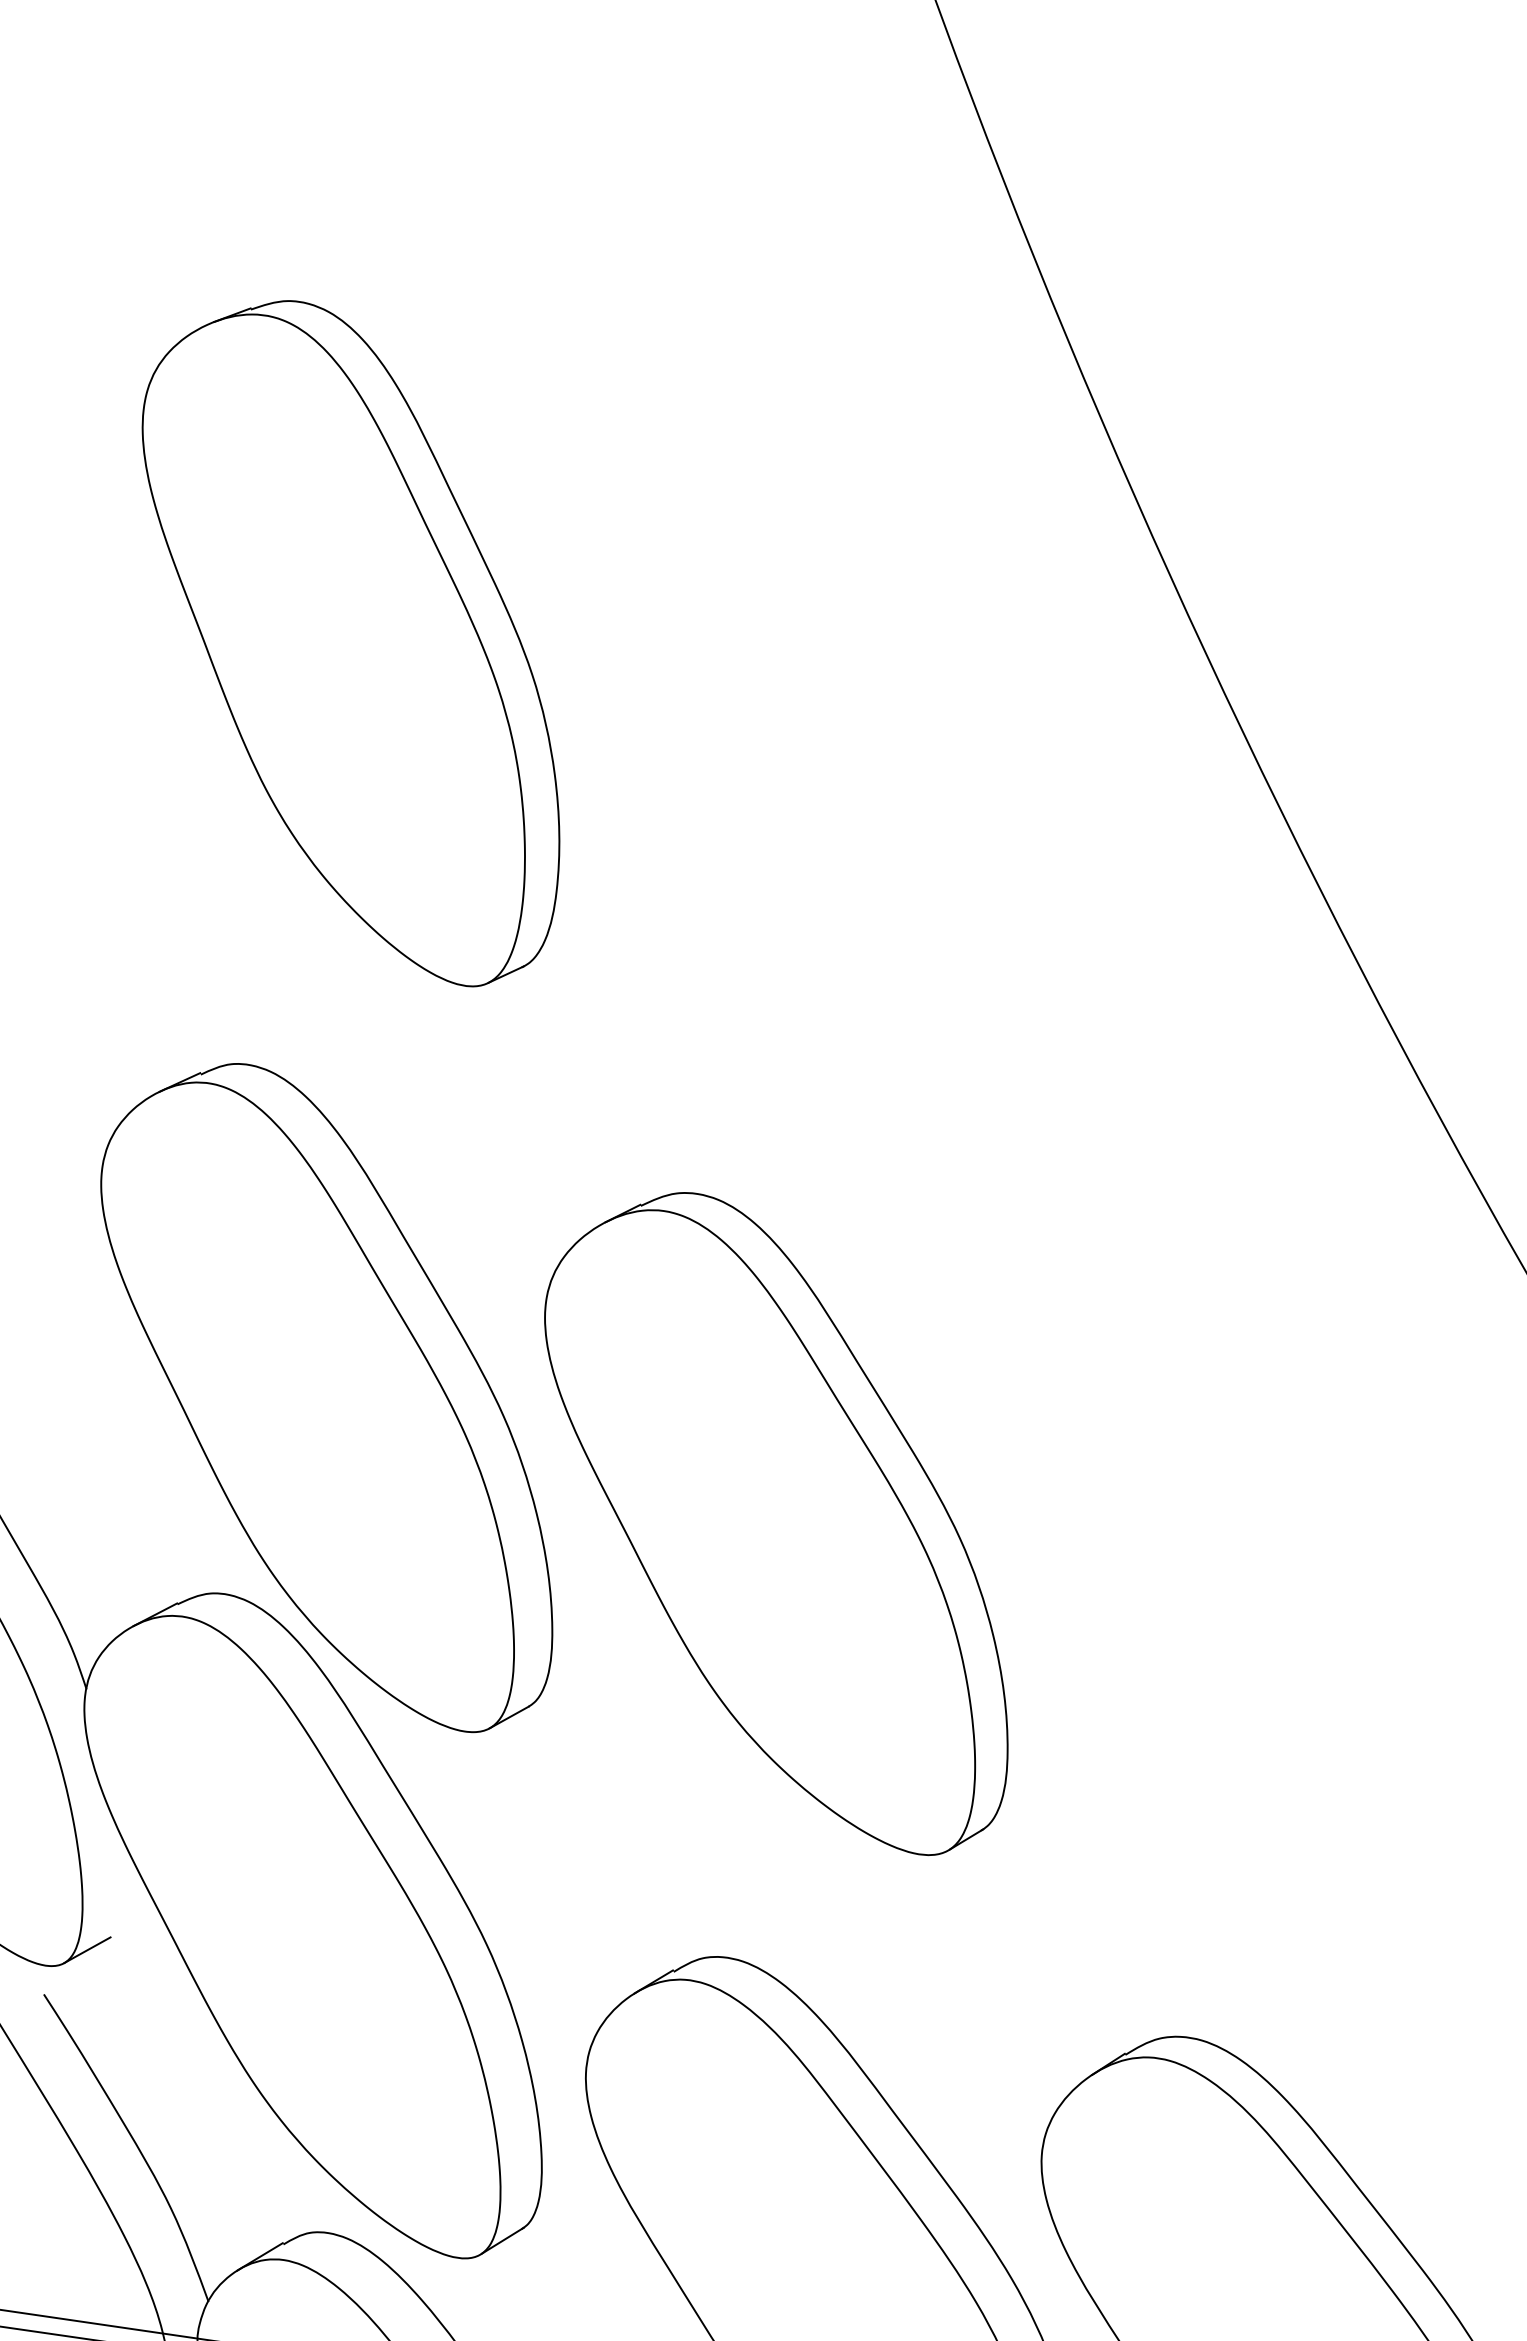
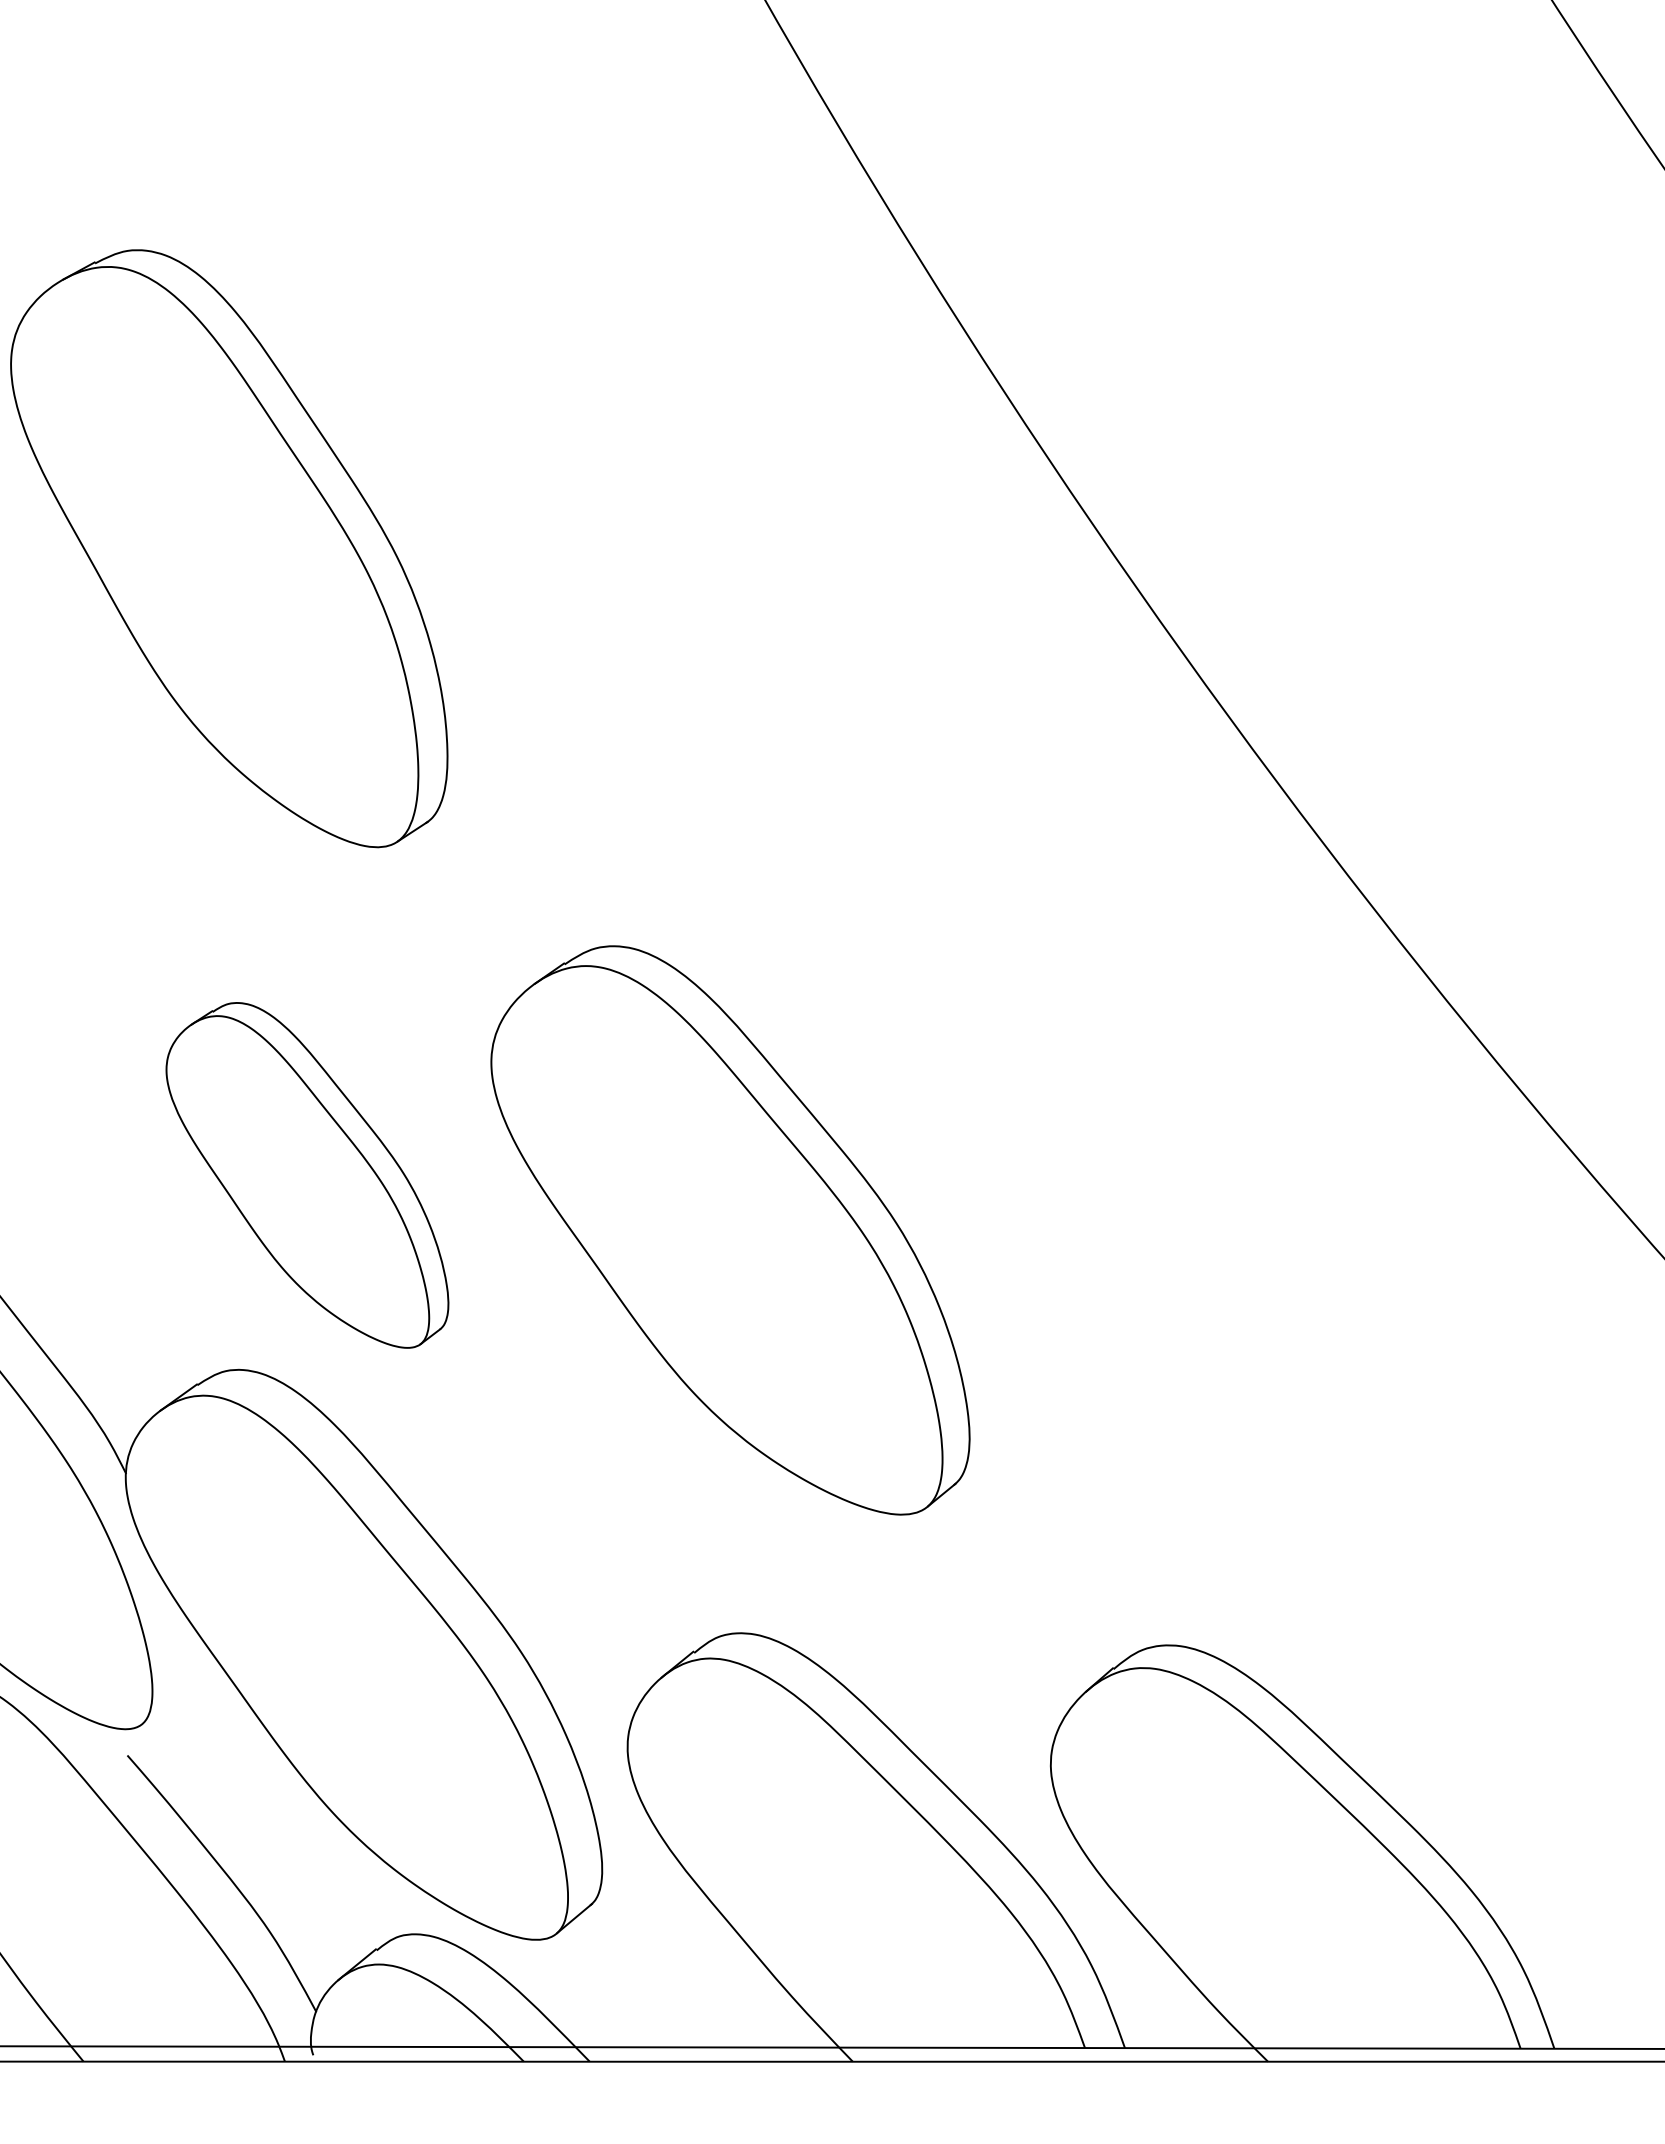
part: (352, 639) -> (229, 548), moved
part: (329, 1394) -> (307, 1175), size x0.6
line: (86, 1949) -> (160, 1709), removed

